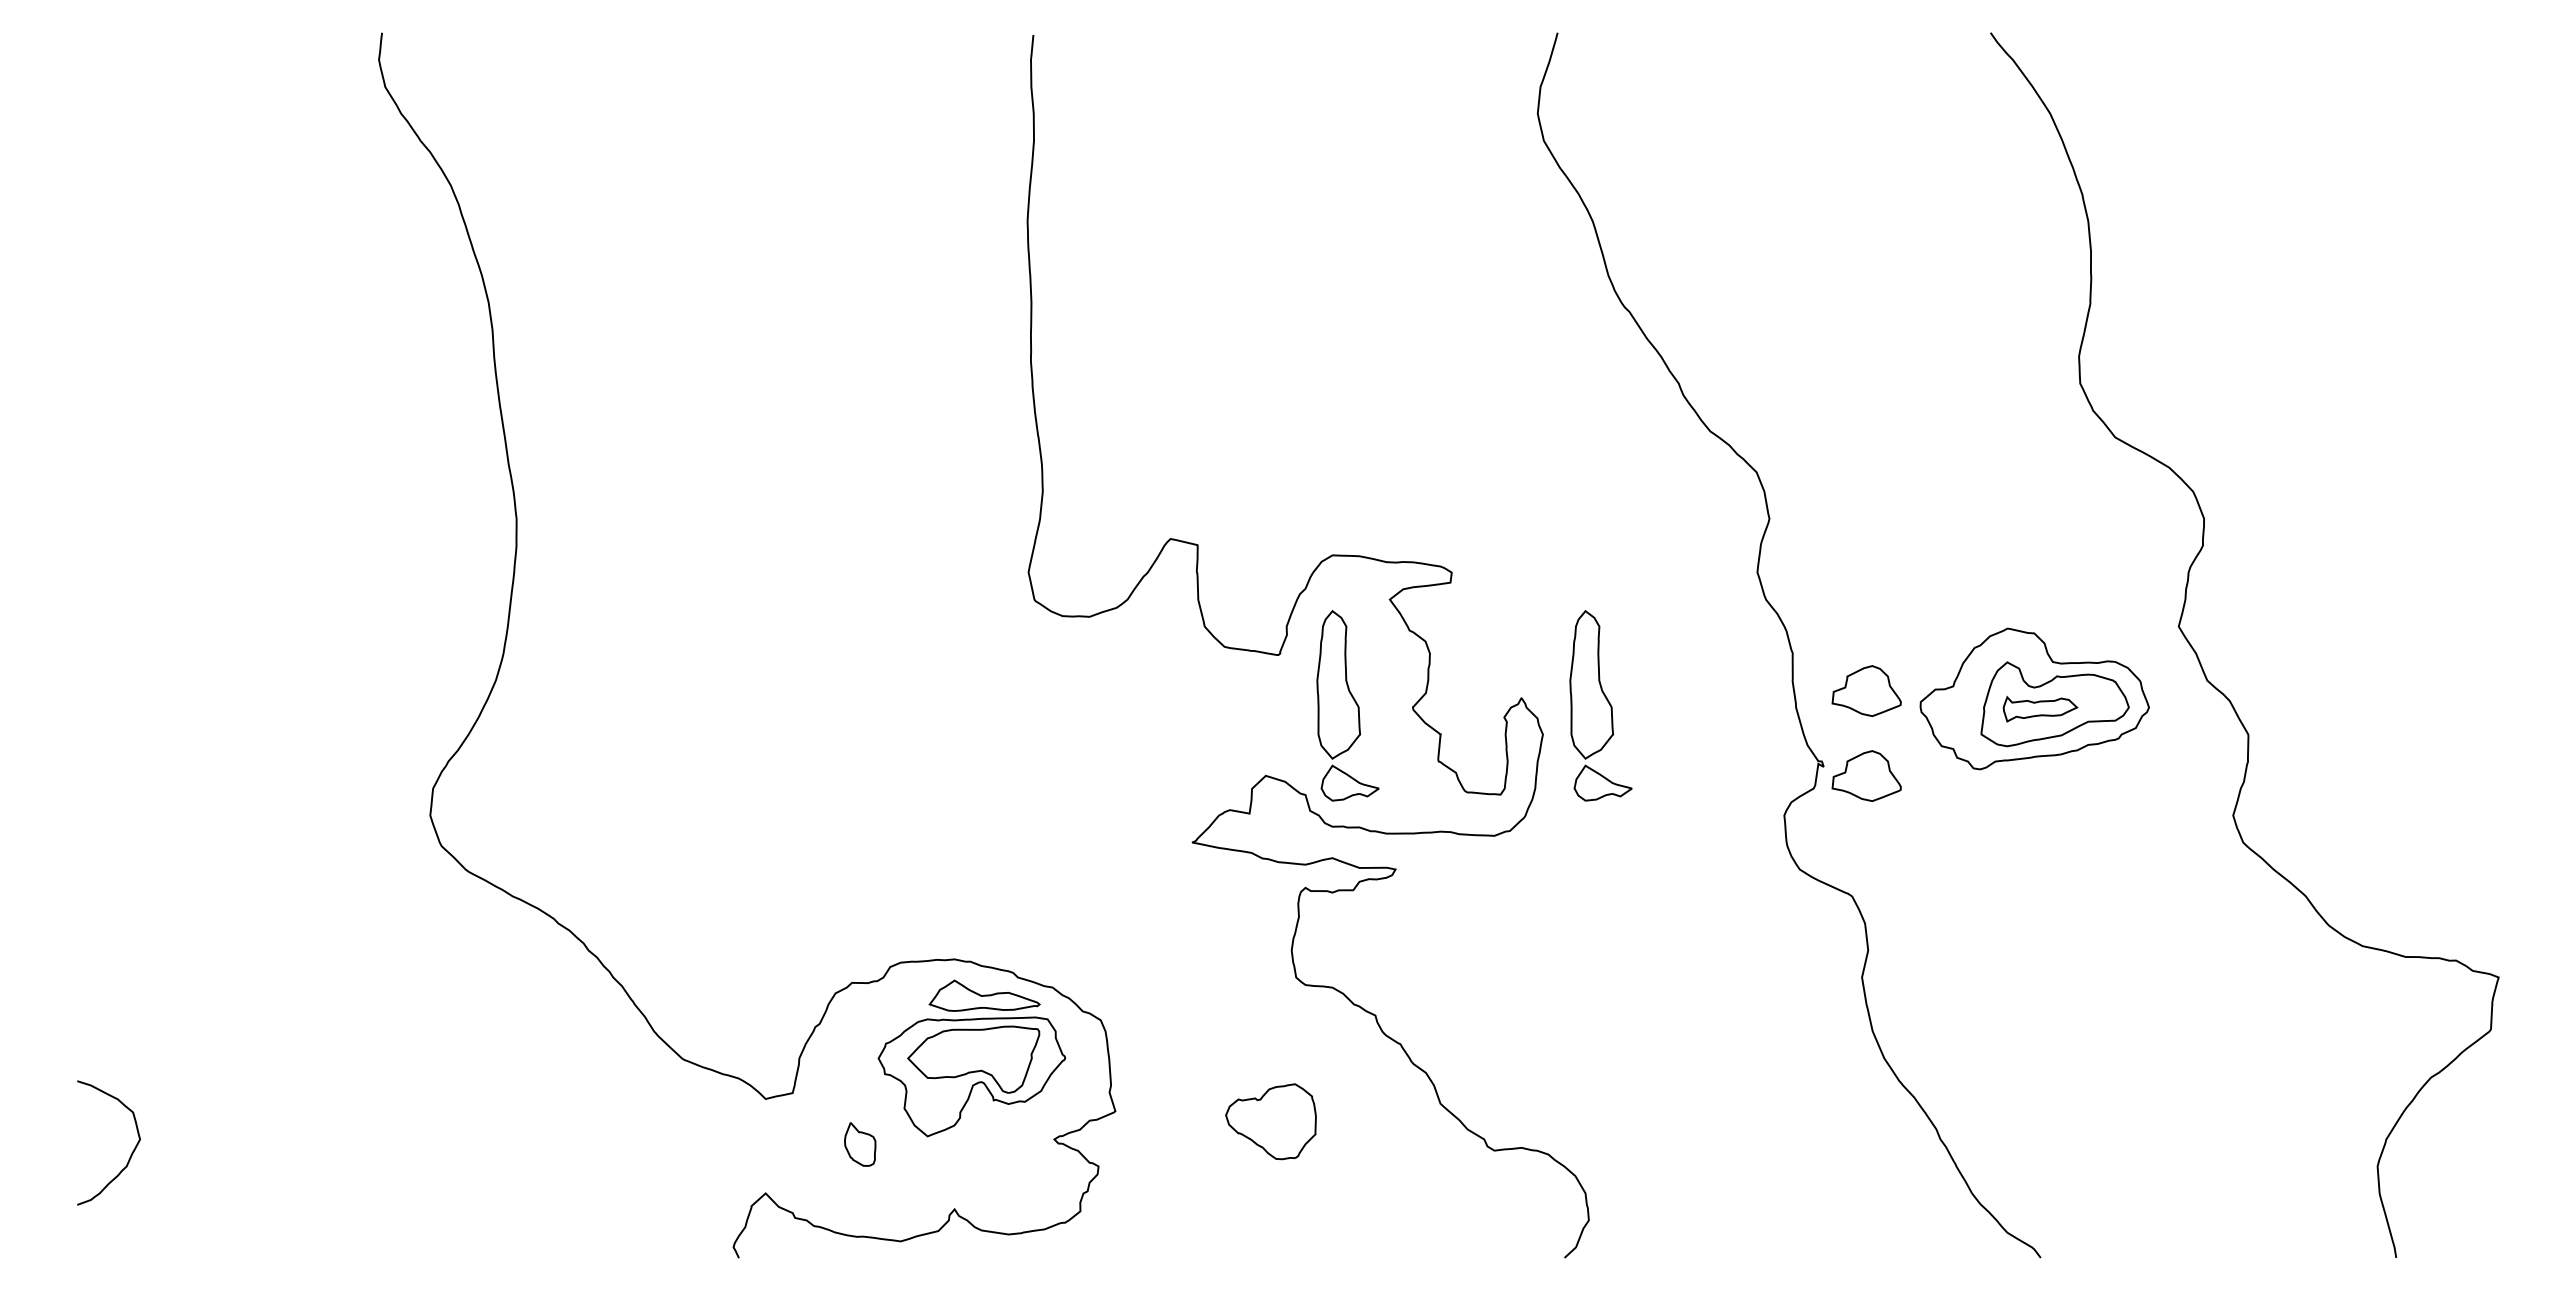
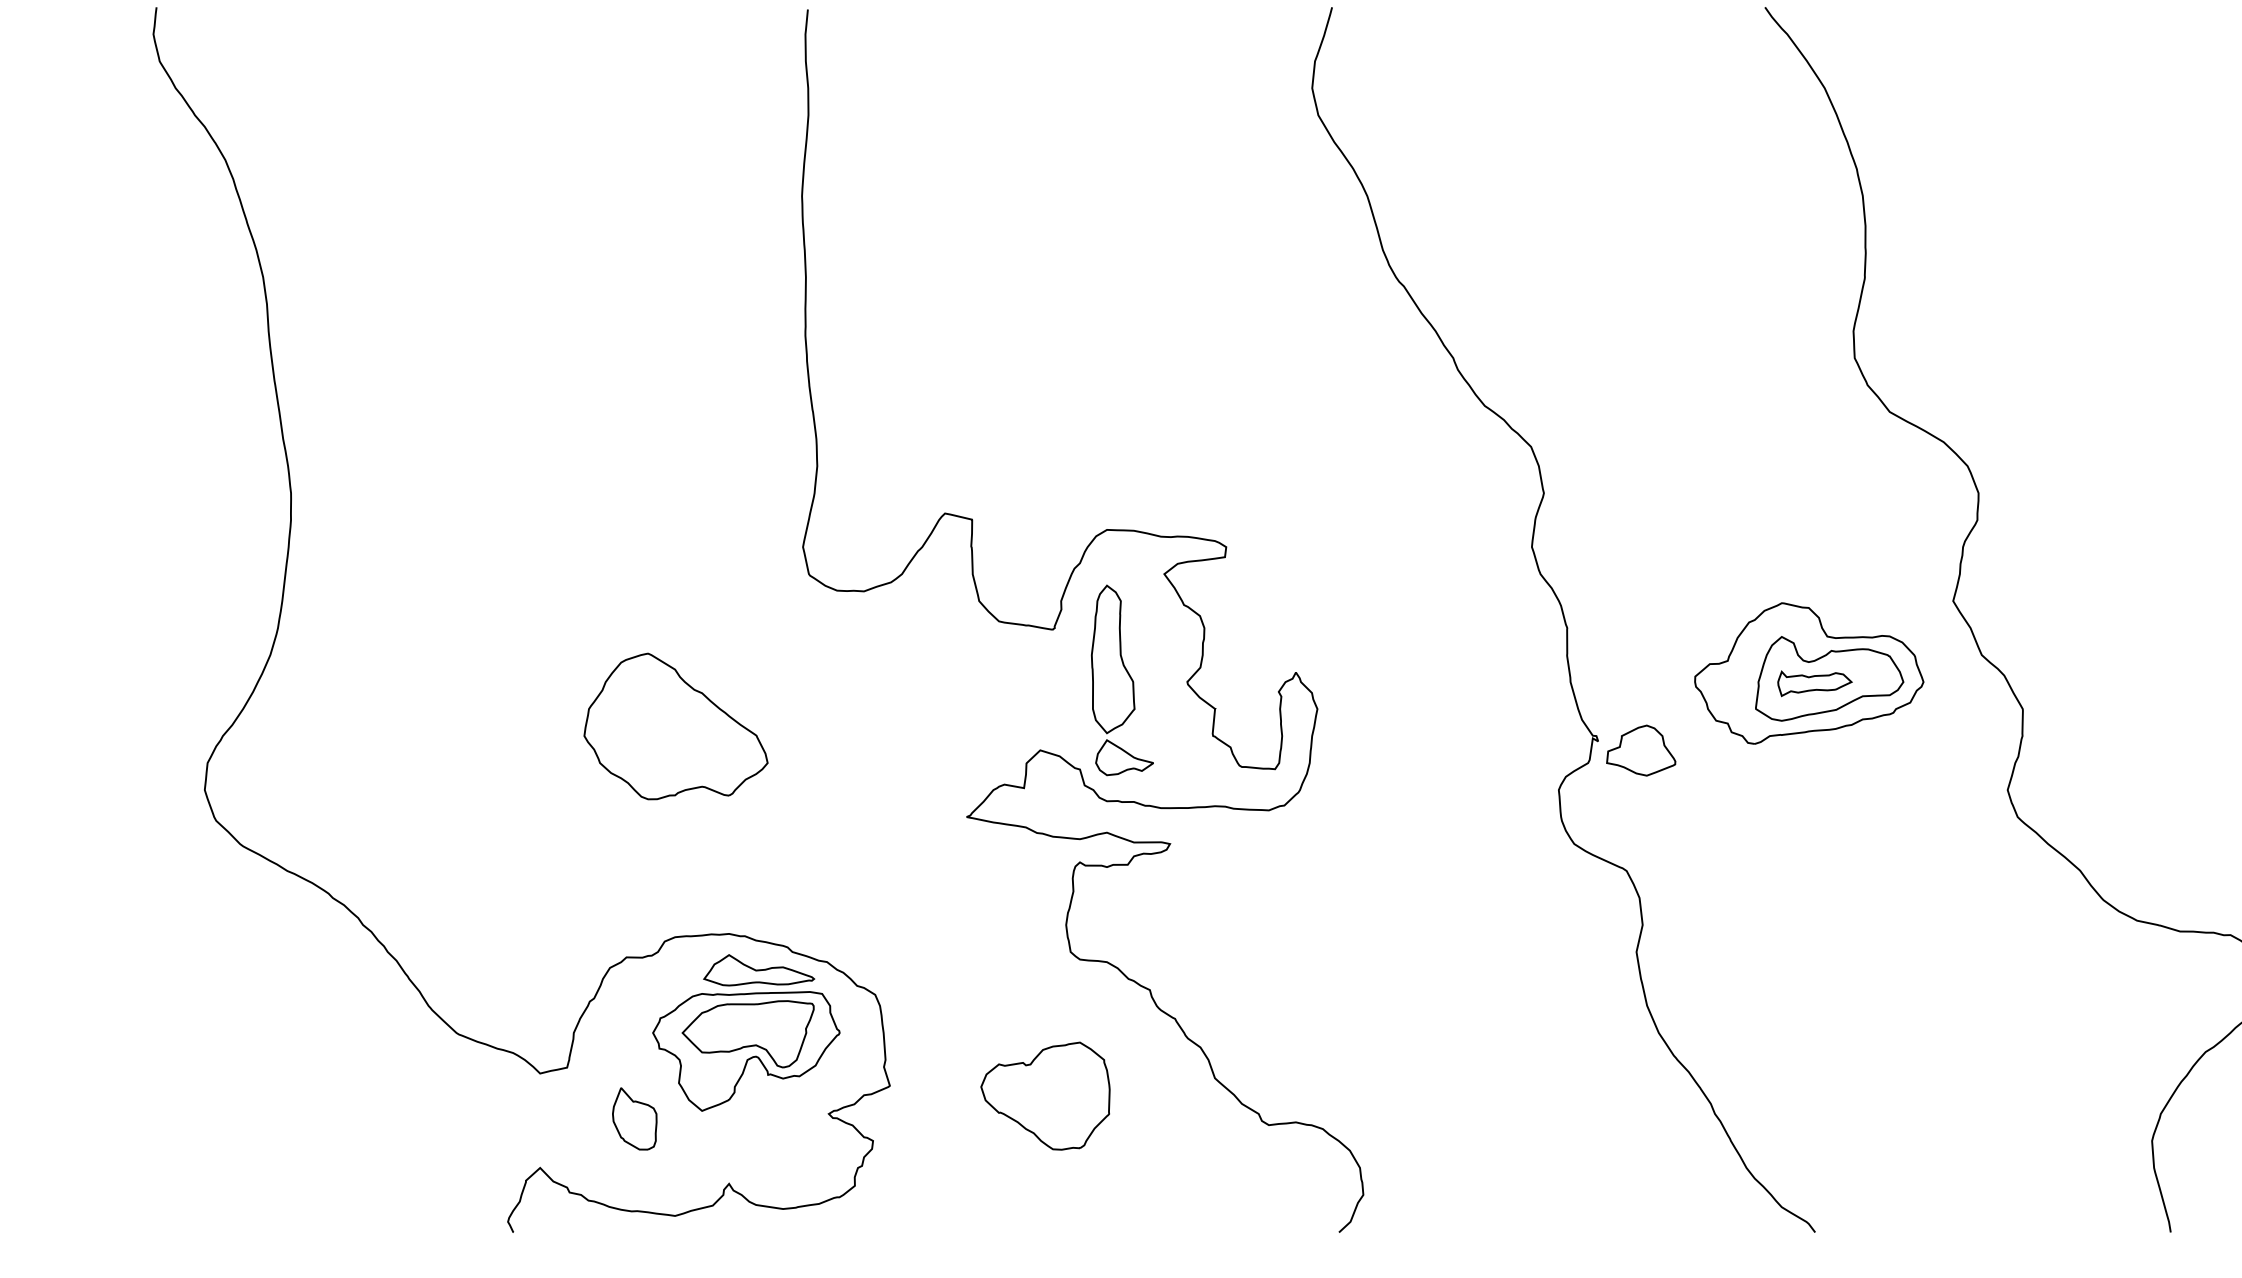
part: (1866, 690) -> (1640, 665), removed
part: (1600, 705) -> (1374, 680), removed
part: (901, 751) -> (675, 726), added
part: (1270, 1121) -> (1044, 1096), size x1.43
part: (859, 1144) -> (633, 1119), size x1.43

